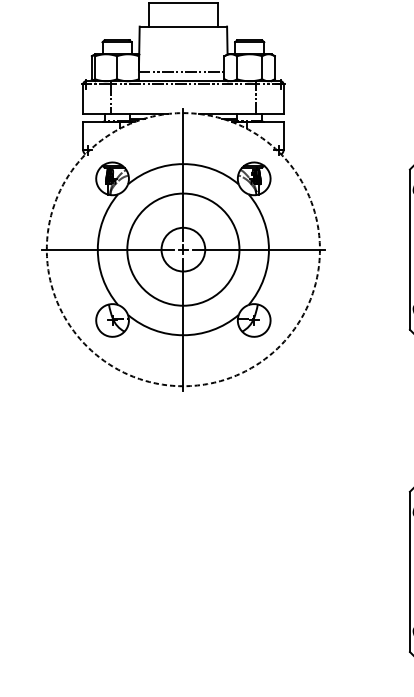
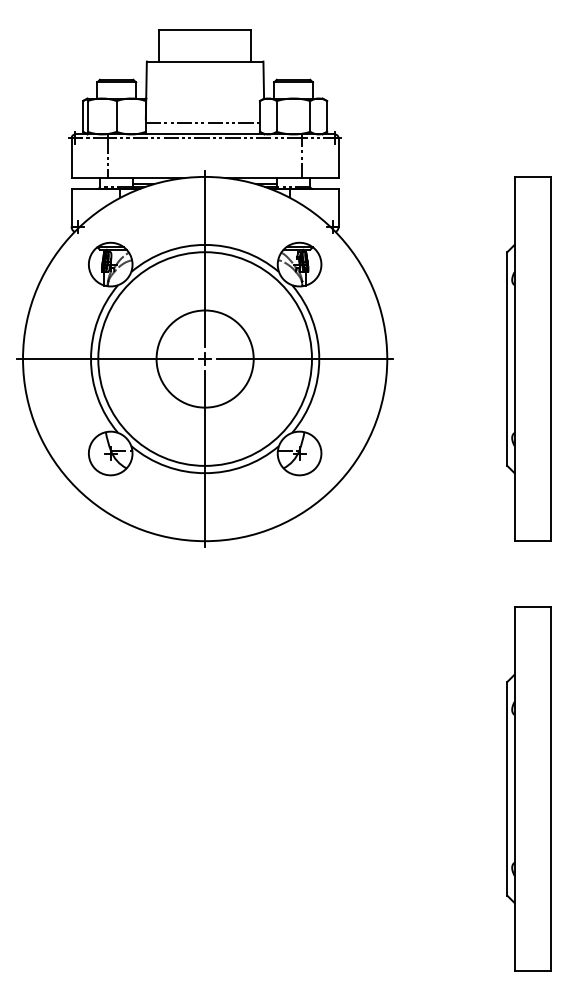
circle: (182, 249) -> (204, 358), size x1.43
circle: (182, 249) -> (204, 358), size x1.67
circle: (183, 249) -> (205, 358), dashed -> solid

